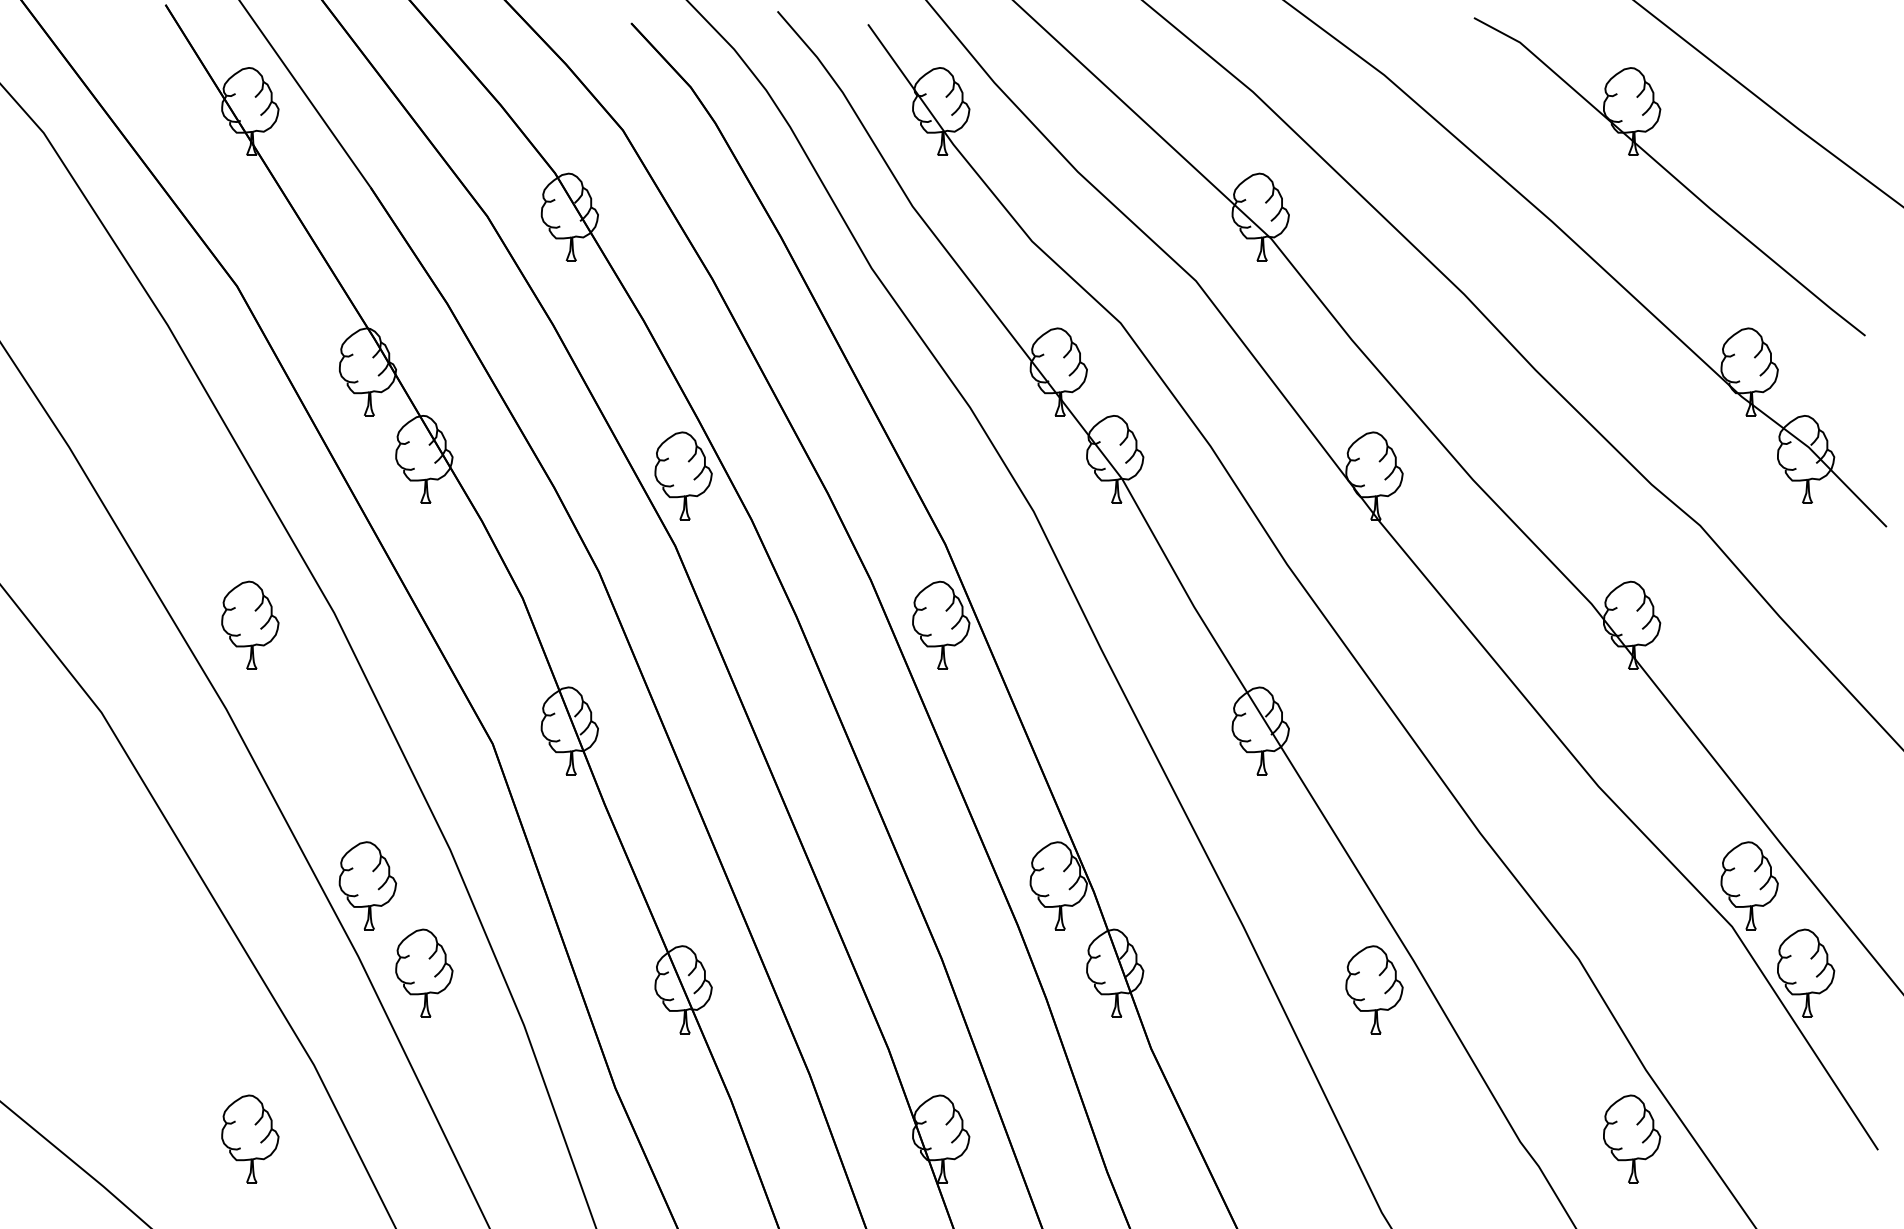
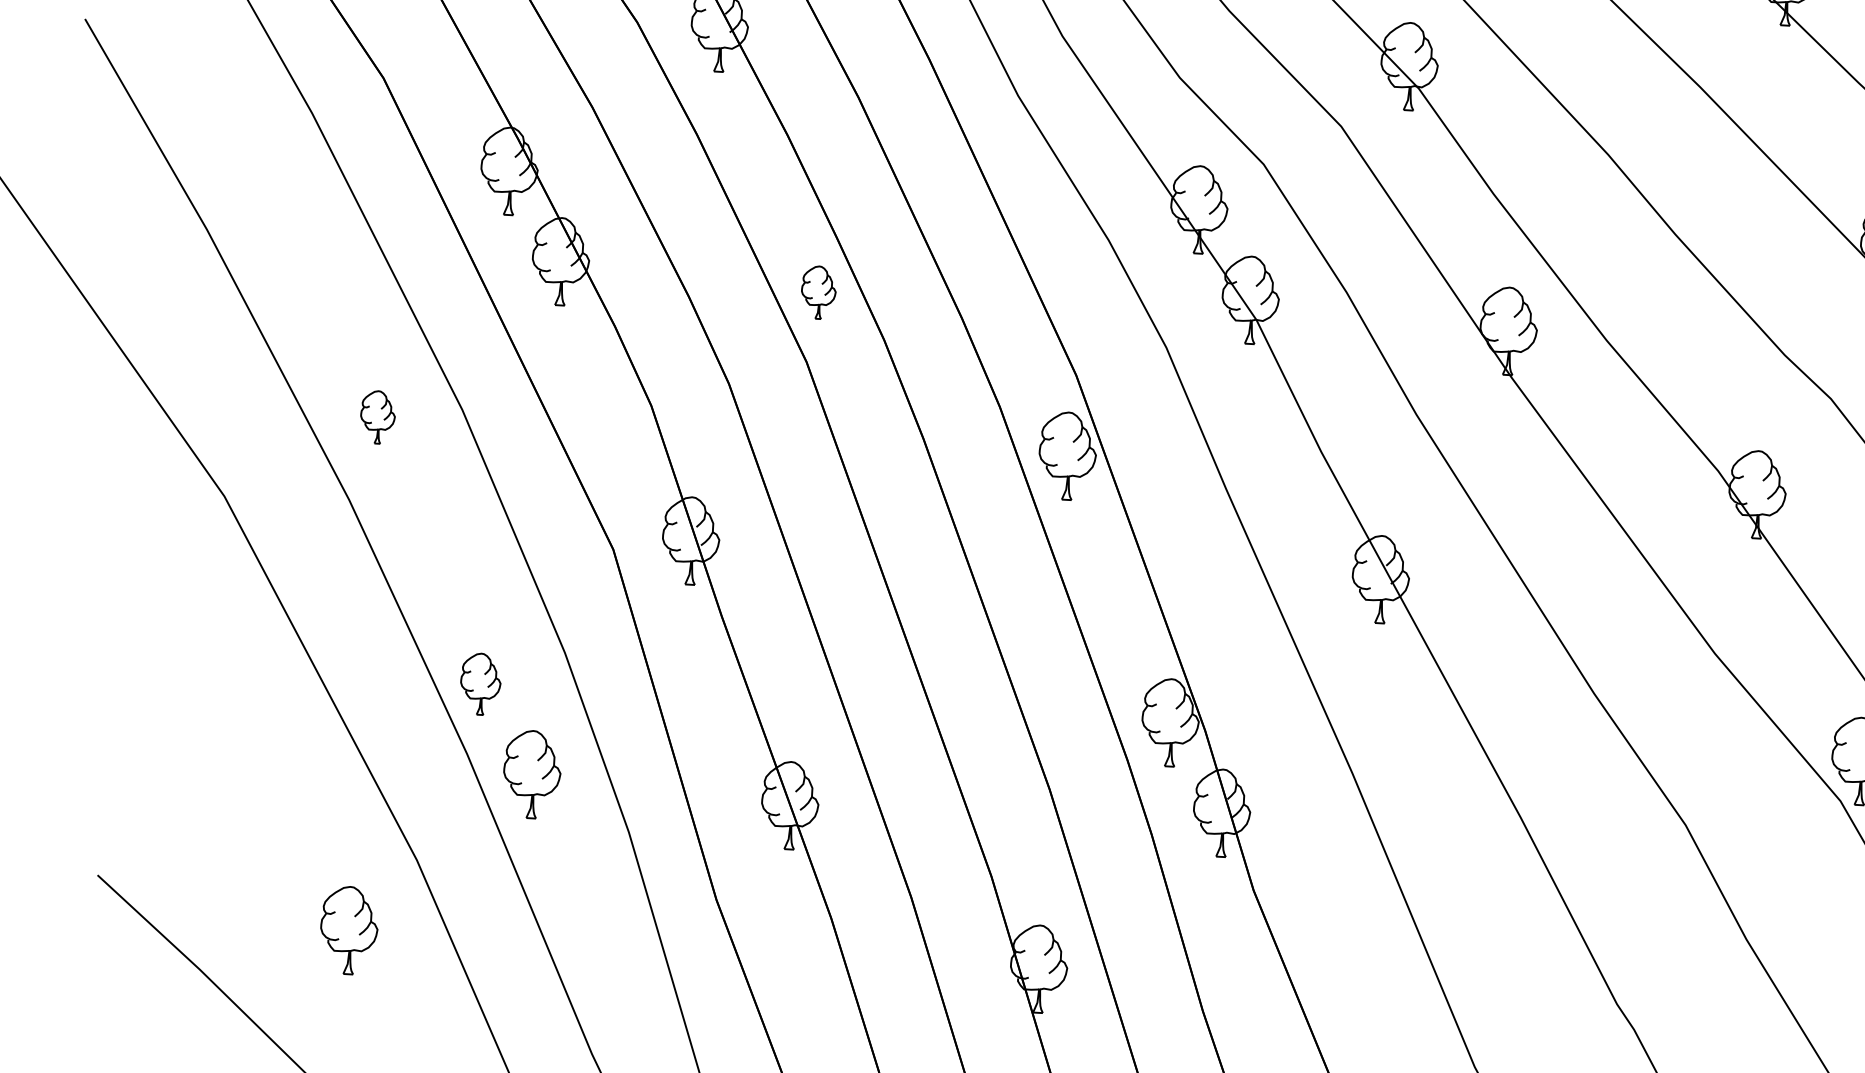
part: (683, 475) -> (818, 292), size x0.6
part: (250, 624) -> (378, 416), size x0.6
part: (367, 885) -> (480, 683), size x0.7
part: (1374, 989) -> (1479, 843), removed
part: (1632, 1138) -> (1729, 1007), removed

